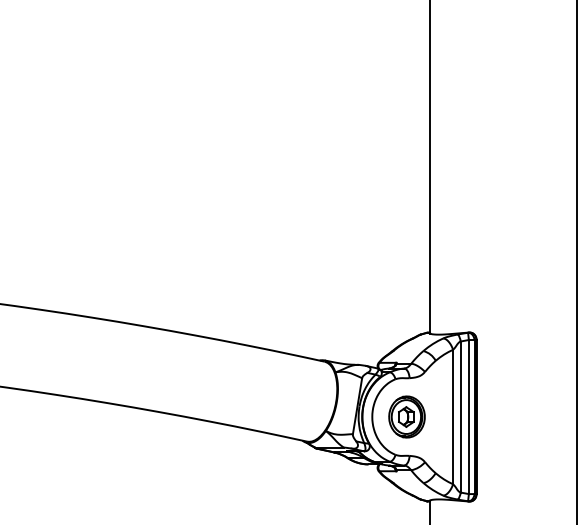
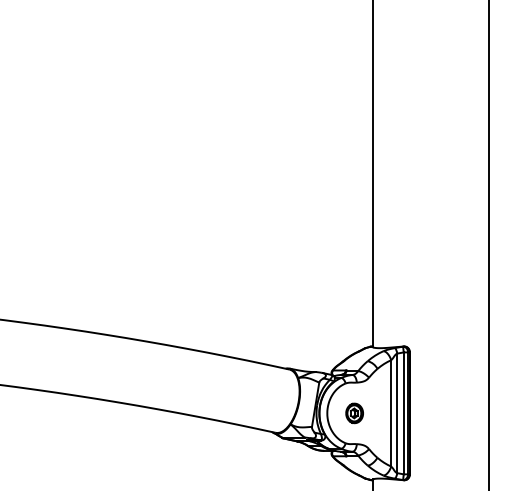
part: (406, 417) -> (354, 413), size x0.6

